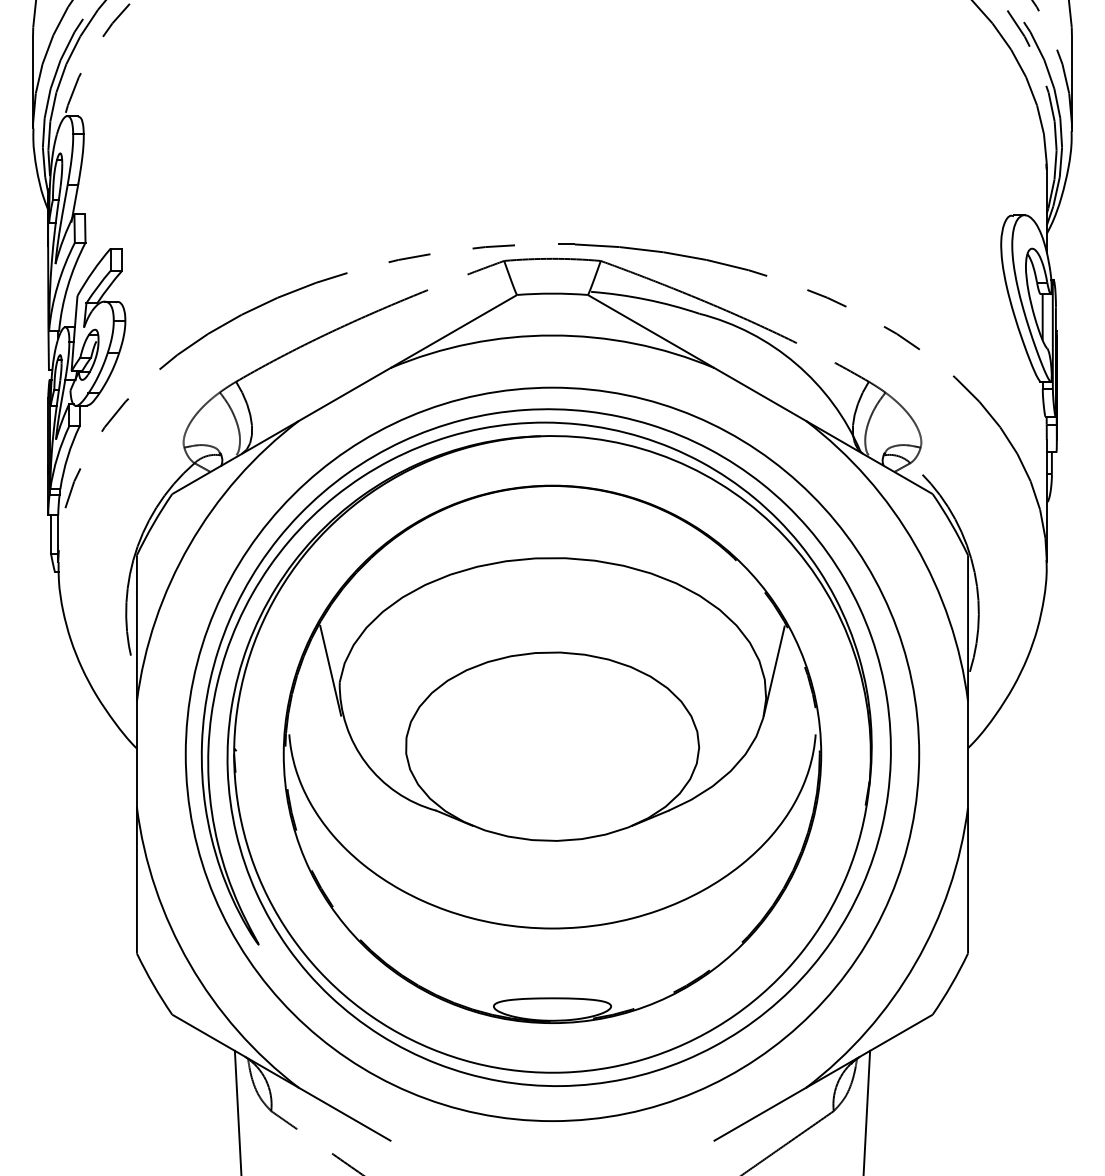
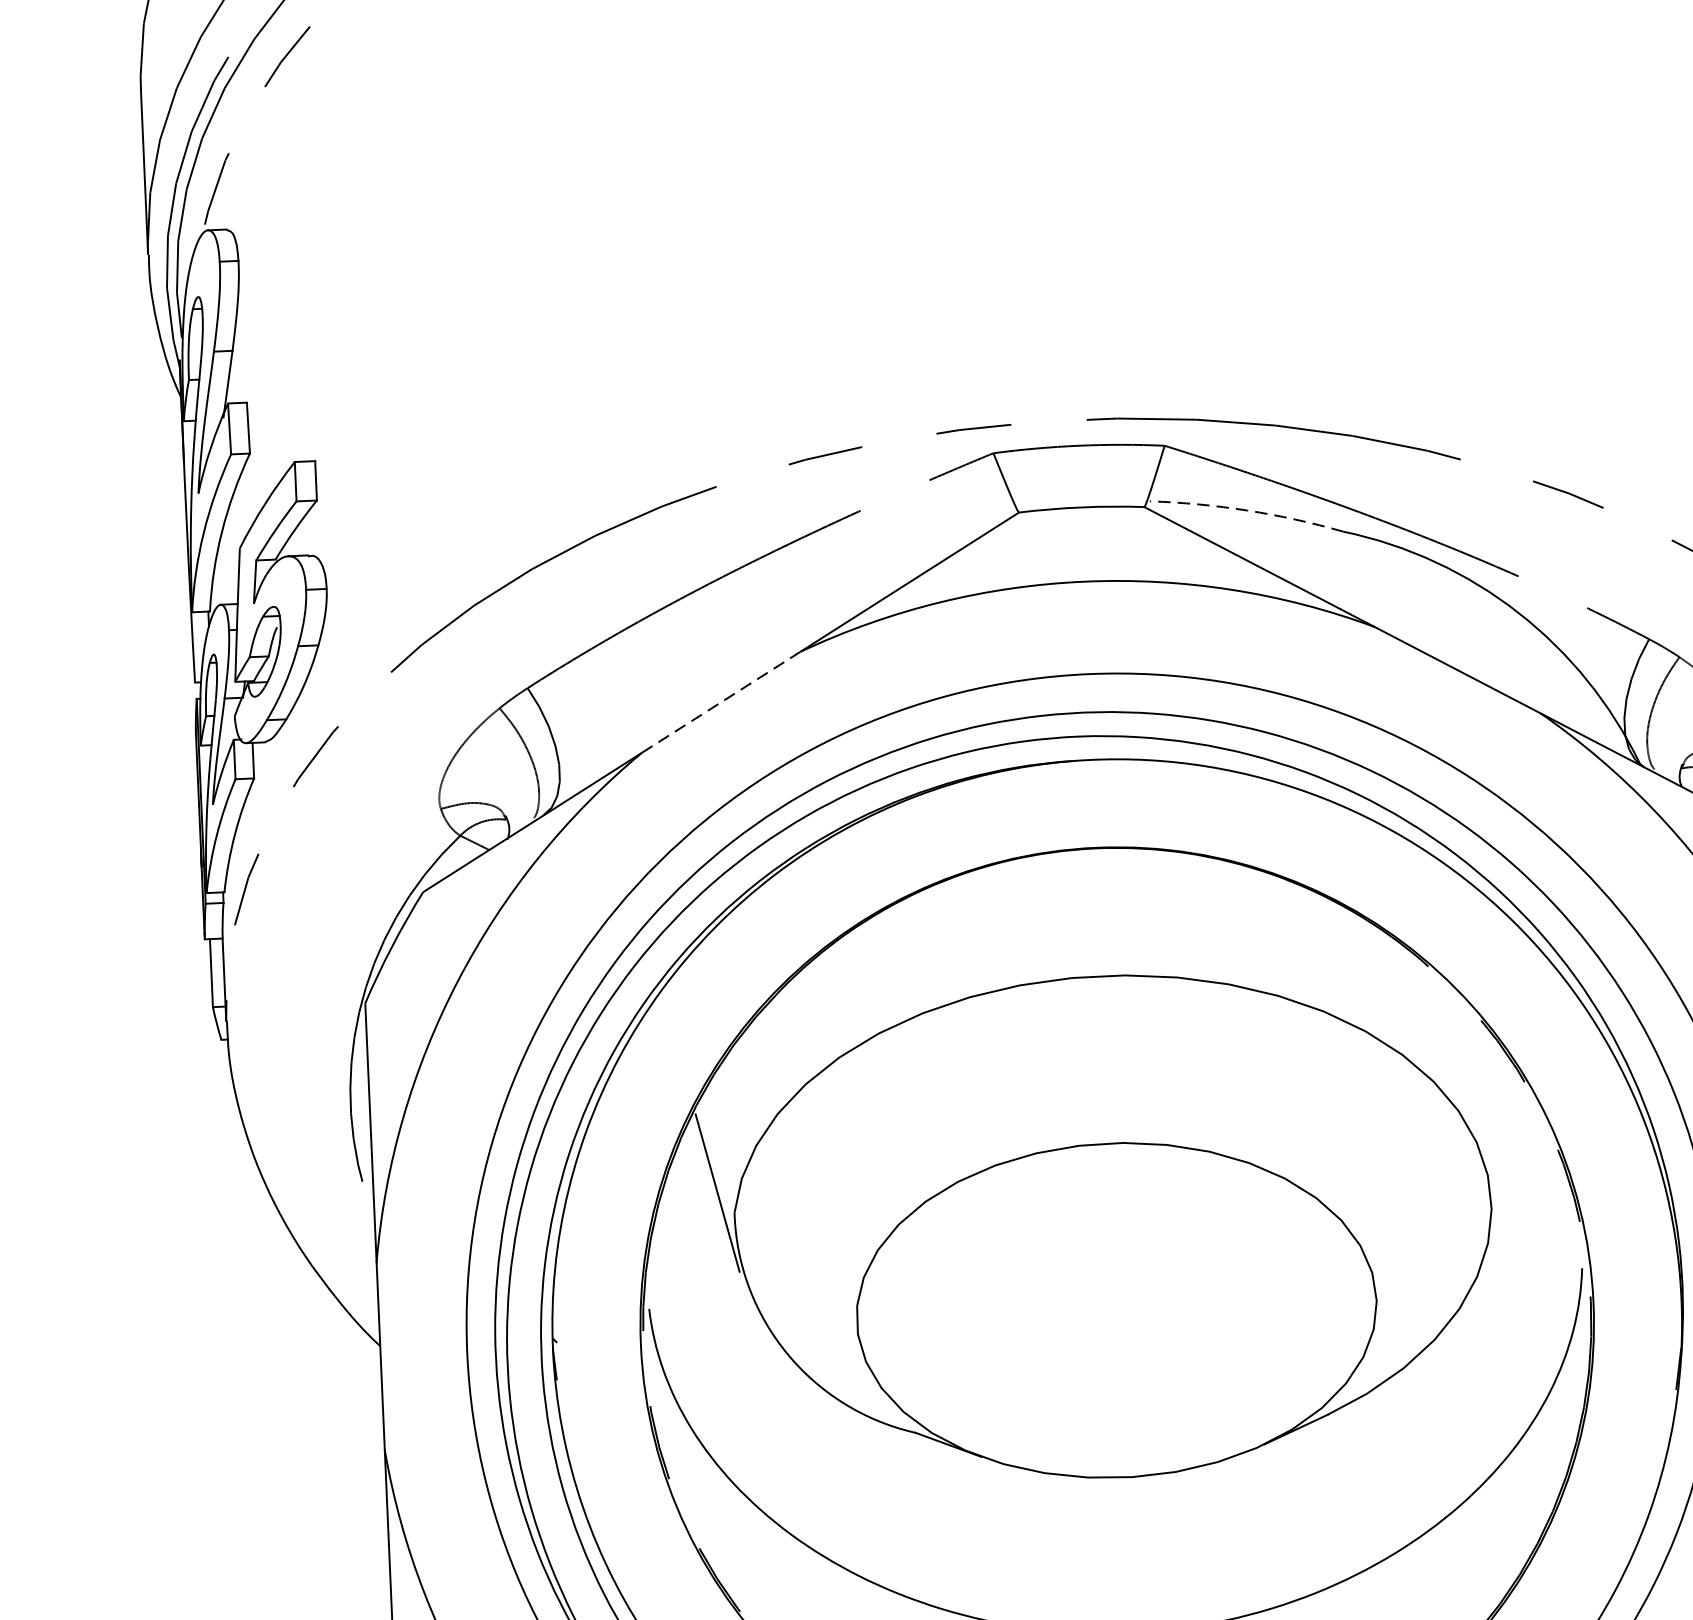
arc: (645, 299) -> (1246, 510), solid -> dashed
line: (344, 394) -> (720, 702), solid -> dashed
line: (773, 670) -> (1502, 1158), removed

